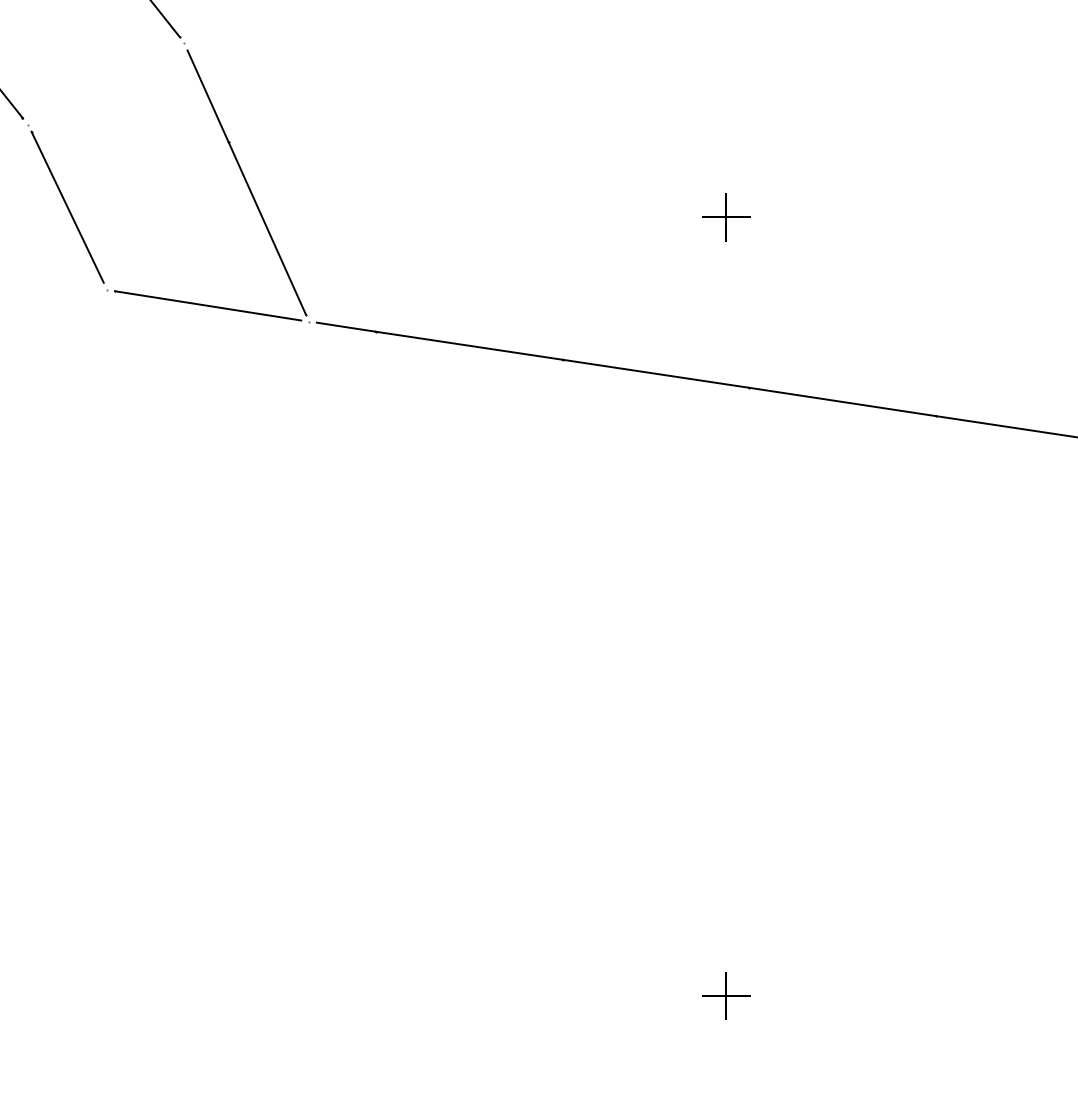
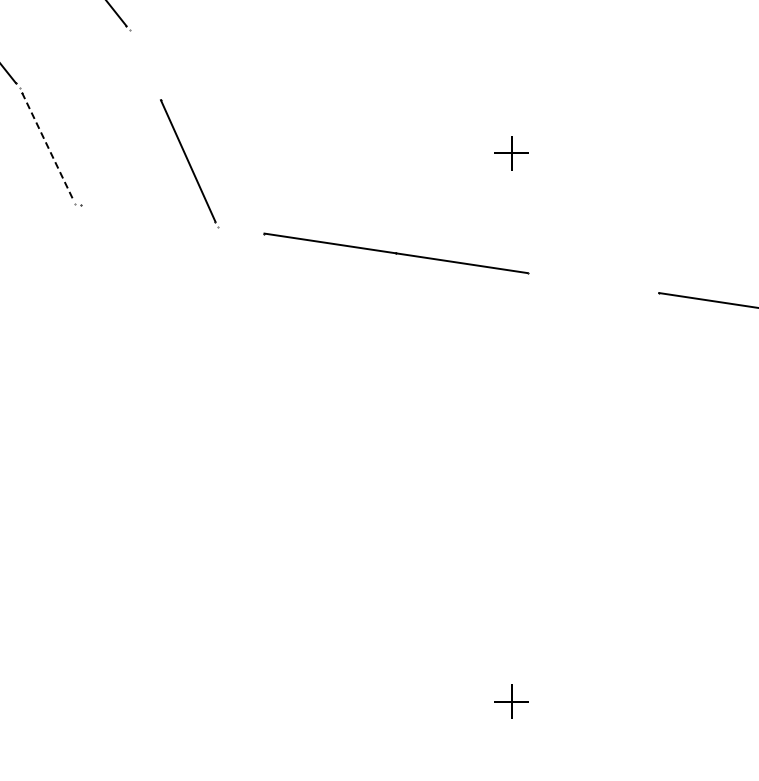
line: (206, 95) -> (145, 67), removed
line: (67, 206) -> (47, 145), solid -> dashed
line: (208, 306) -> (146, 215), removed
line: (345, 327) -> (243, 230), removed
line: (842, 402) -> (593, 283), removed

